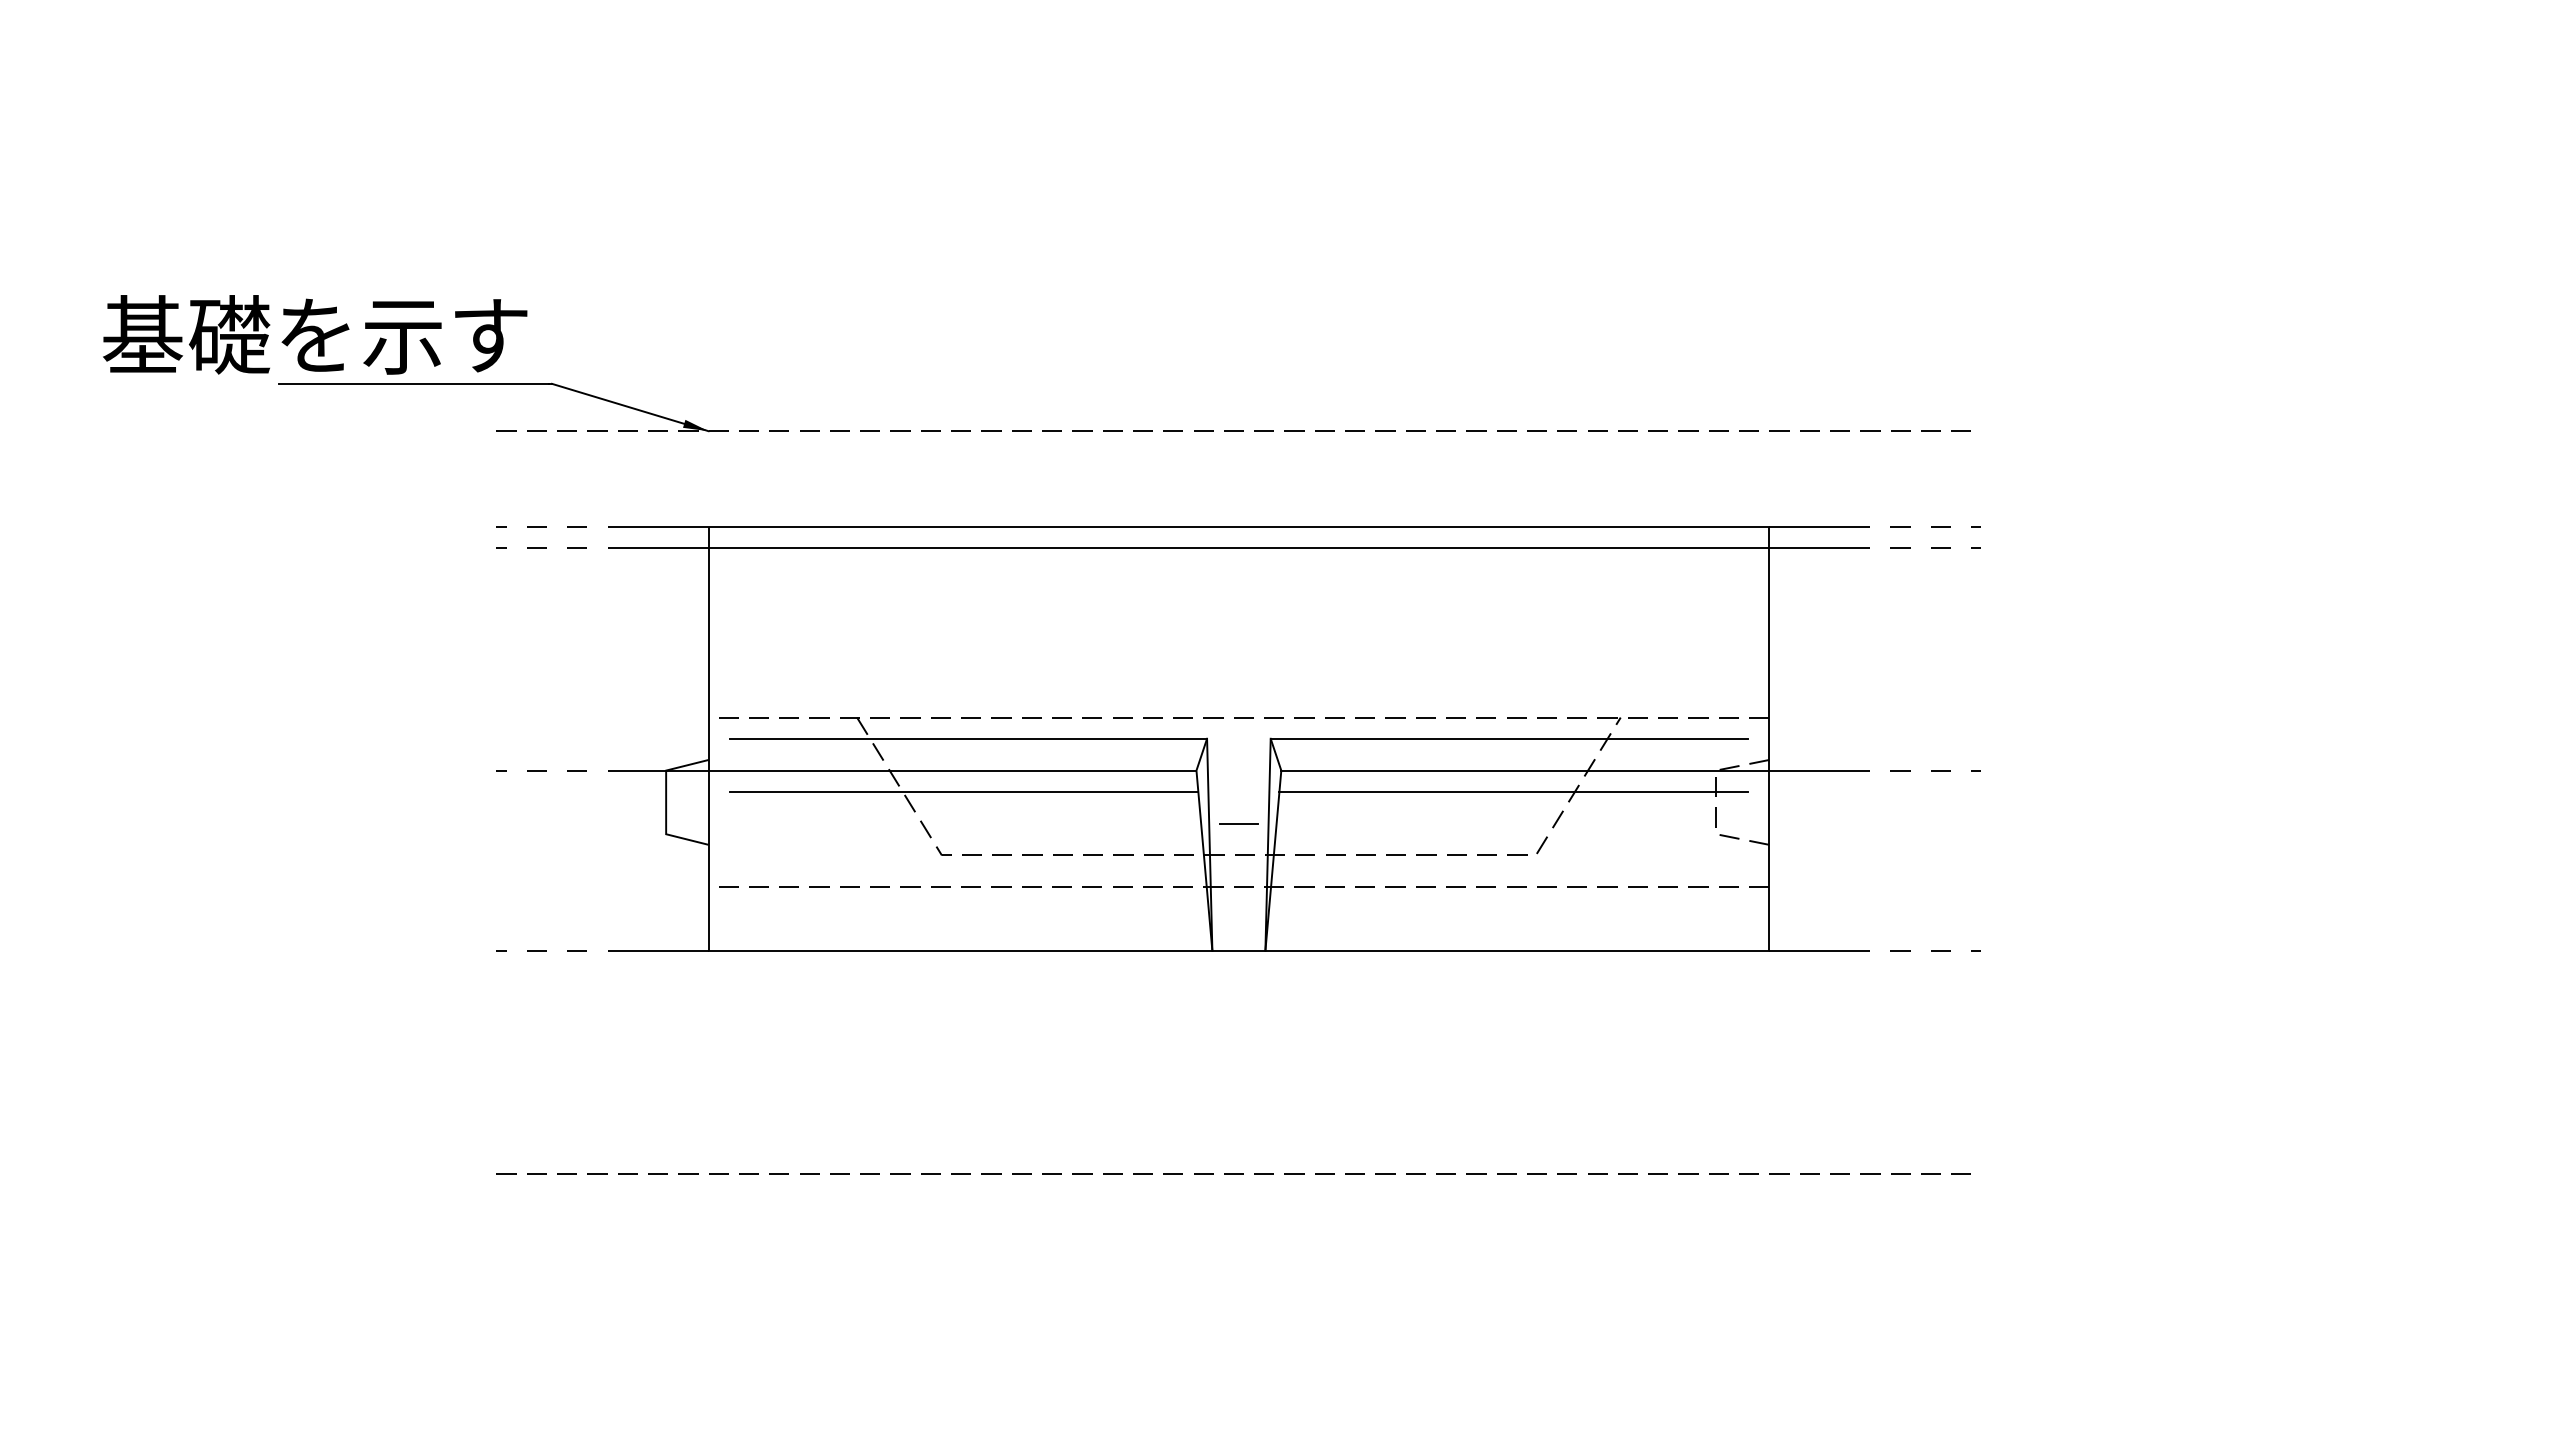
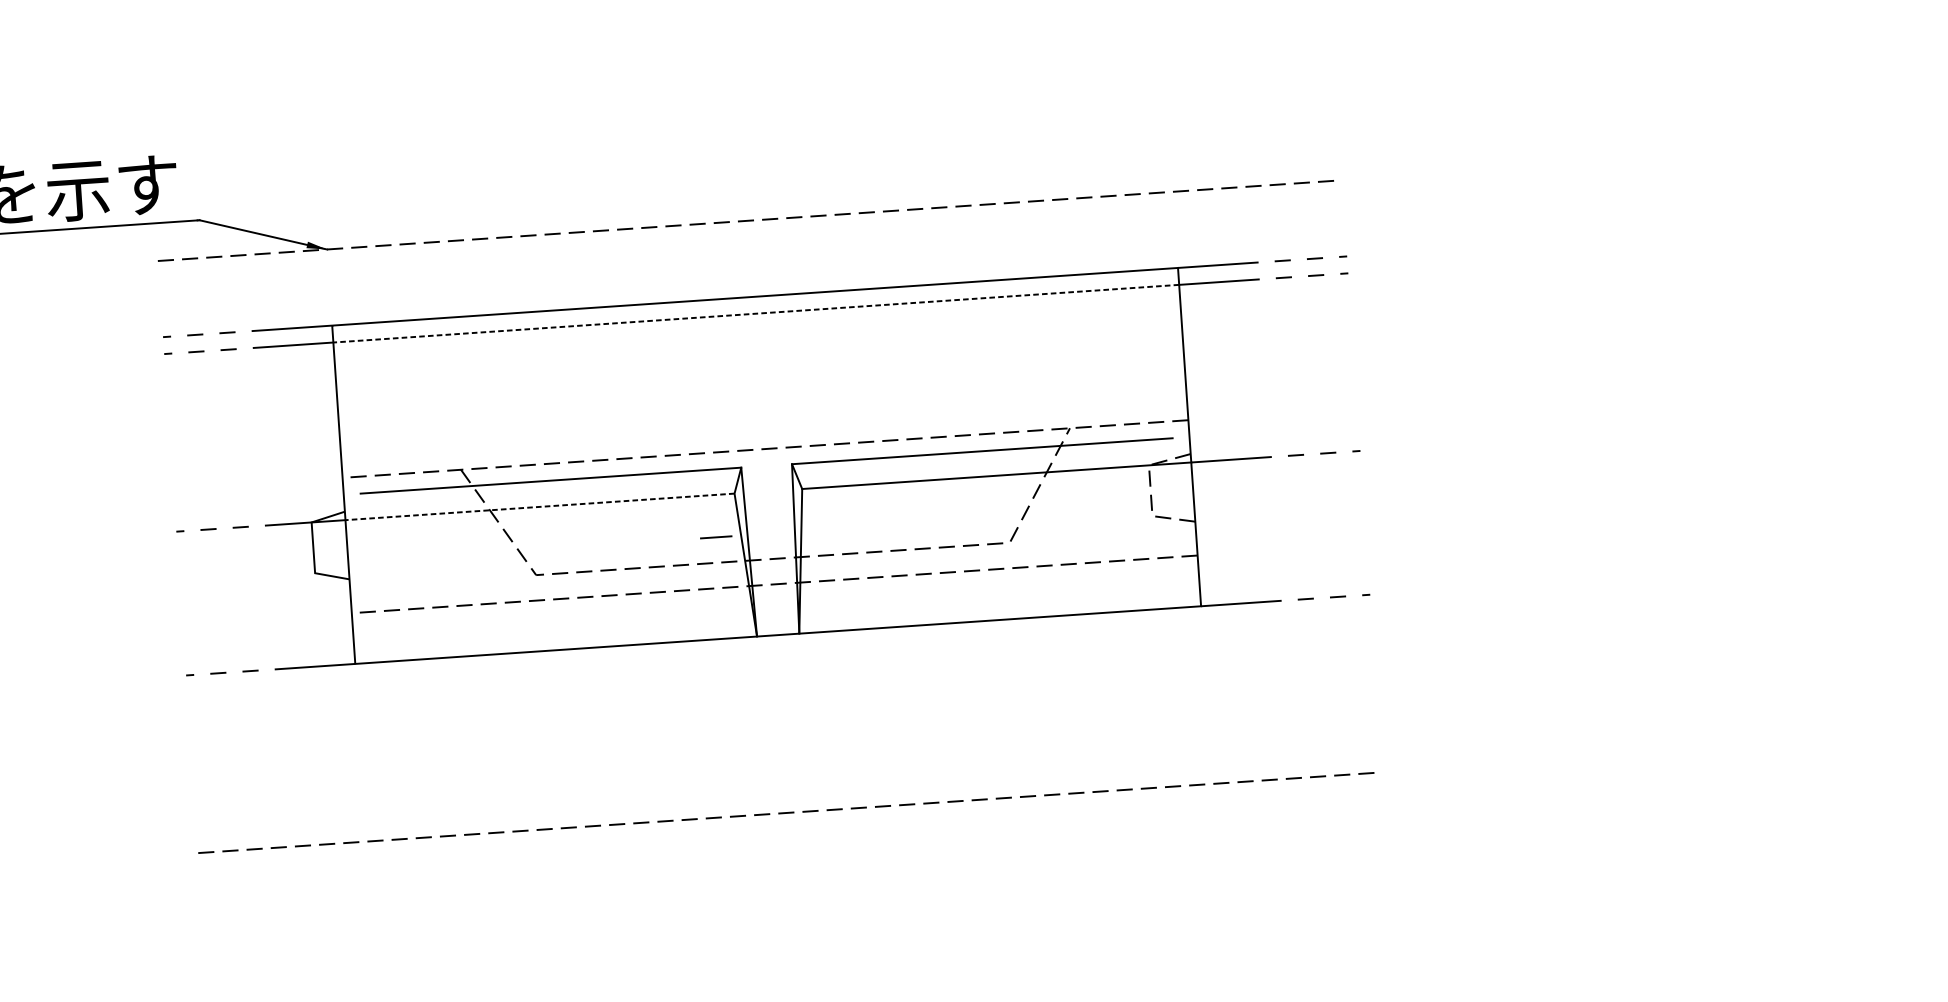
line: (1238, 547) -> (755, 313), solid -> dashed
line: (952, 770) -> (539, 506), solid -> dashed
line: (963, 791) -> (549, 522), removed
line: (1513, 791) -> (988, 493), removed
line: (1238, 823) -> (715, 537), moved

